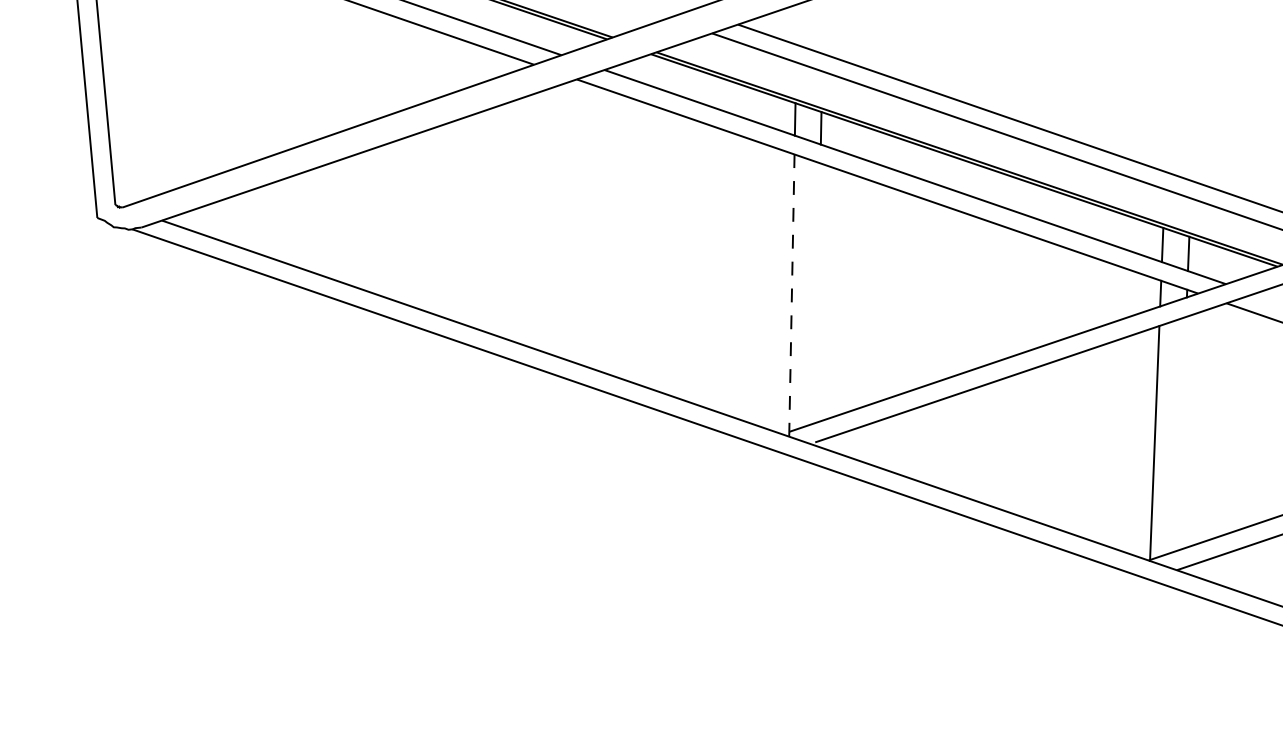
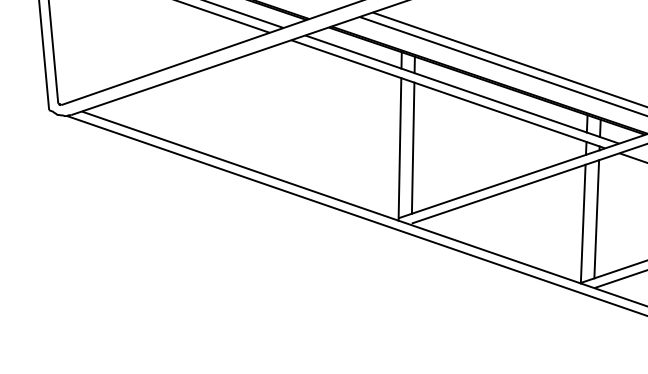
line: (816, 291) -> (412, 147), added
line: (790, 293) -> (399, 148), dashed -> solid
line: (1181, 434) -> (596, 219), added

